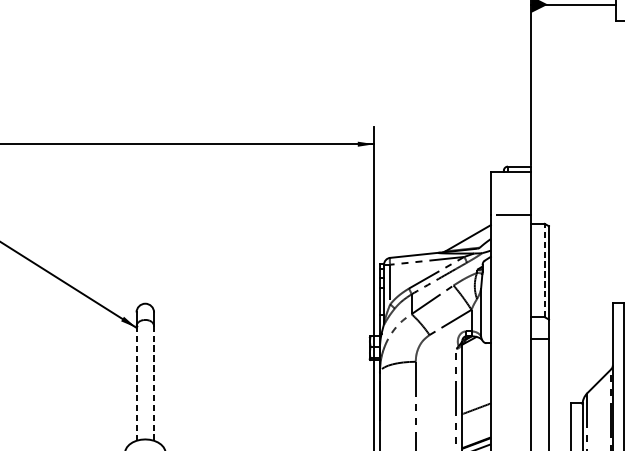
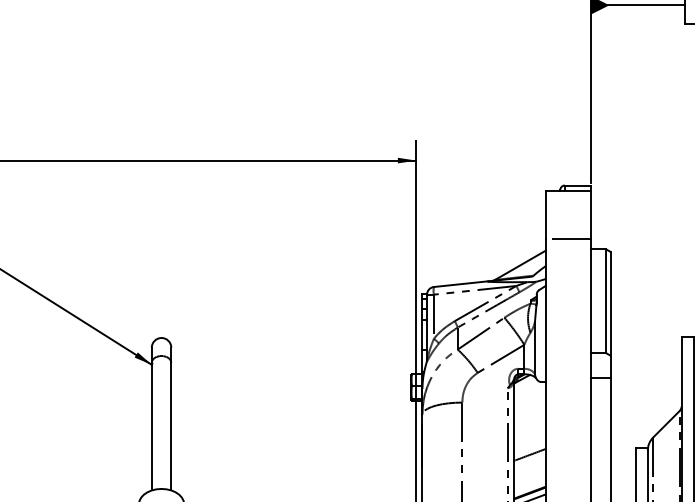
line: (544, 270) -> (605, 301), dashed -> solid
line: (136, 383) -> (151, 426), dashed -> solid
line: (154, 383) -> (171, 426), dashed -> solid

